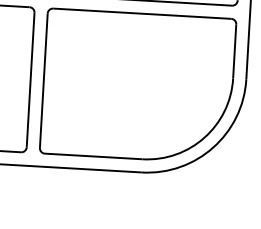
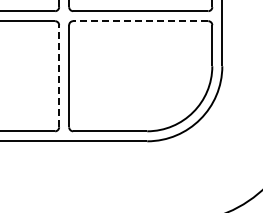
line: (141, 14) -> (140, 21), solid -> dashed
line: (31, 79) -> (59, 75), solid -> dashed

